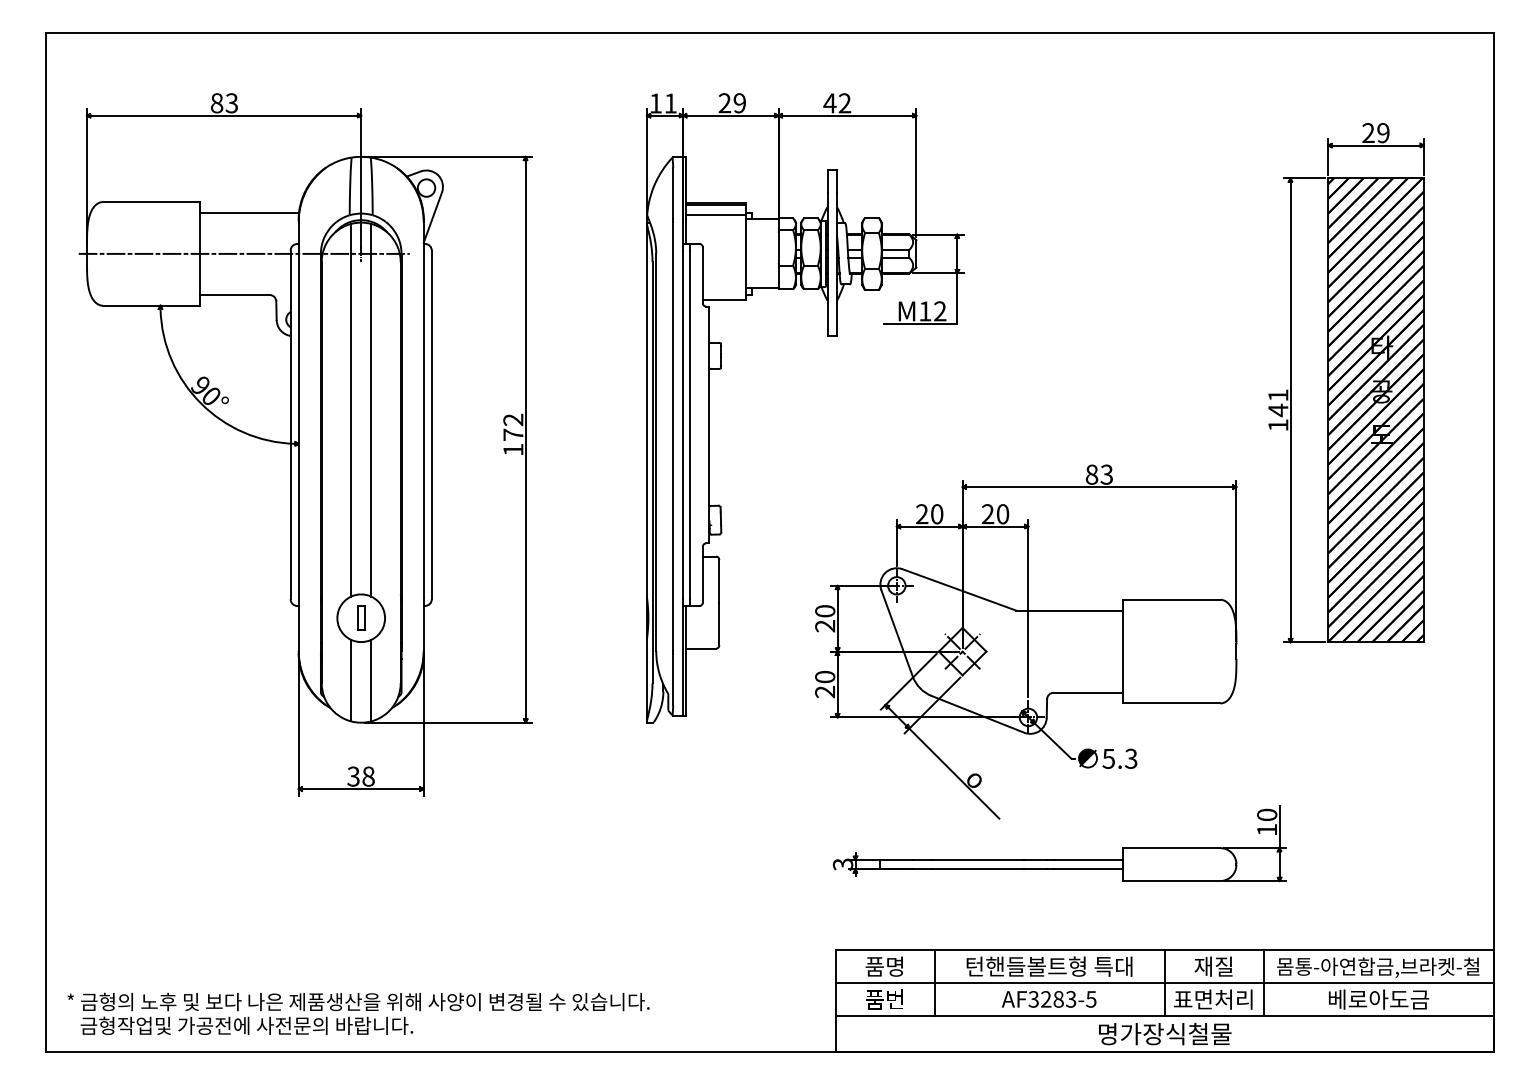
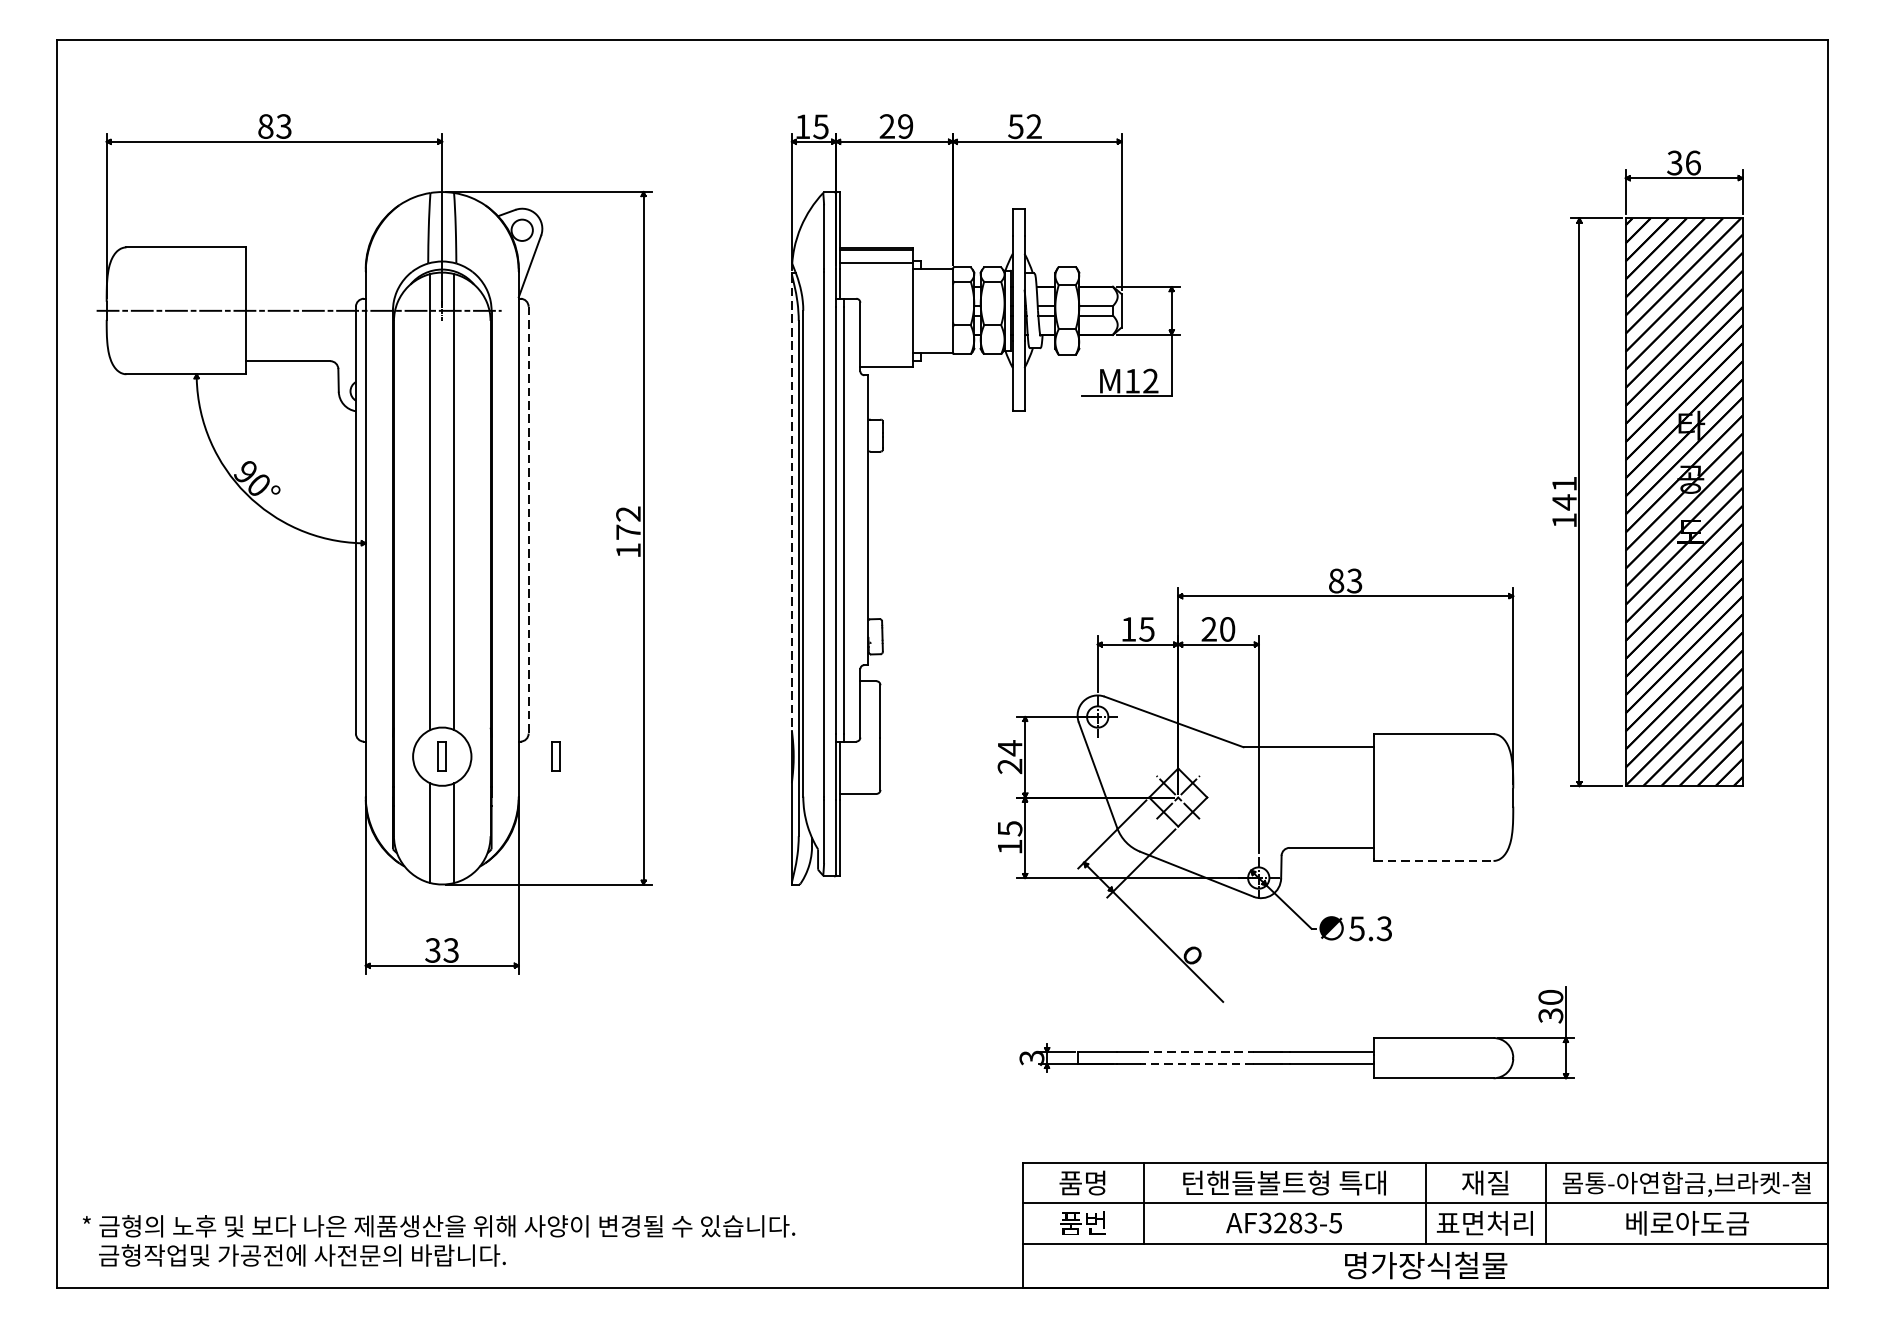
text: (670, 103) -> (820, 126), 11 -> 15
text: (829, 103) -> (1015, 126), 42 -> 52
text: (1375, 133) -> (1683, 163), 29 -> 36
line: (249, 212) -> (305, 260), removed
line: (646, 410) -> (791, 502), solid -> dashed
line: (431, 425) -> (528, 520), solid -> dashed
text: (929, 514) -> (1137, 629), 20 -> 15
text: (825, 611) -> (1010, 748), 20 -> 24
part: (454, 617) -> (556, 755), added
text: (825, 684) -> (1010, 837), 20 -> 15
line: (1171, 703) -> (1433, 861), solid -> dashed
text: (368, 776) -> (451, 950), 38 -> 33
text: (1267, 830) -> (1551, 1016), 10 -> 30
line: (978, 859) -> (1197, 1051), solid -> dashed
line: (977, 869) -> (1196, 1064), solid -> dashed

